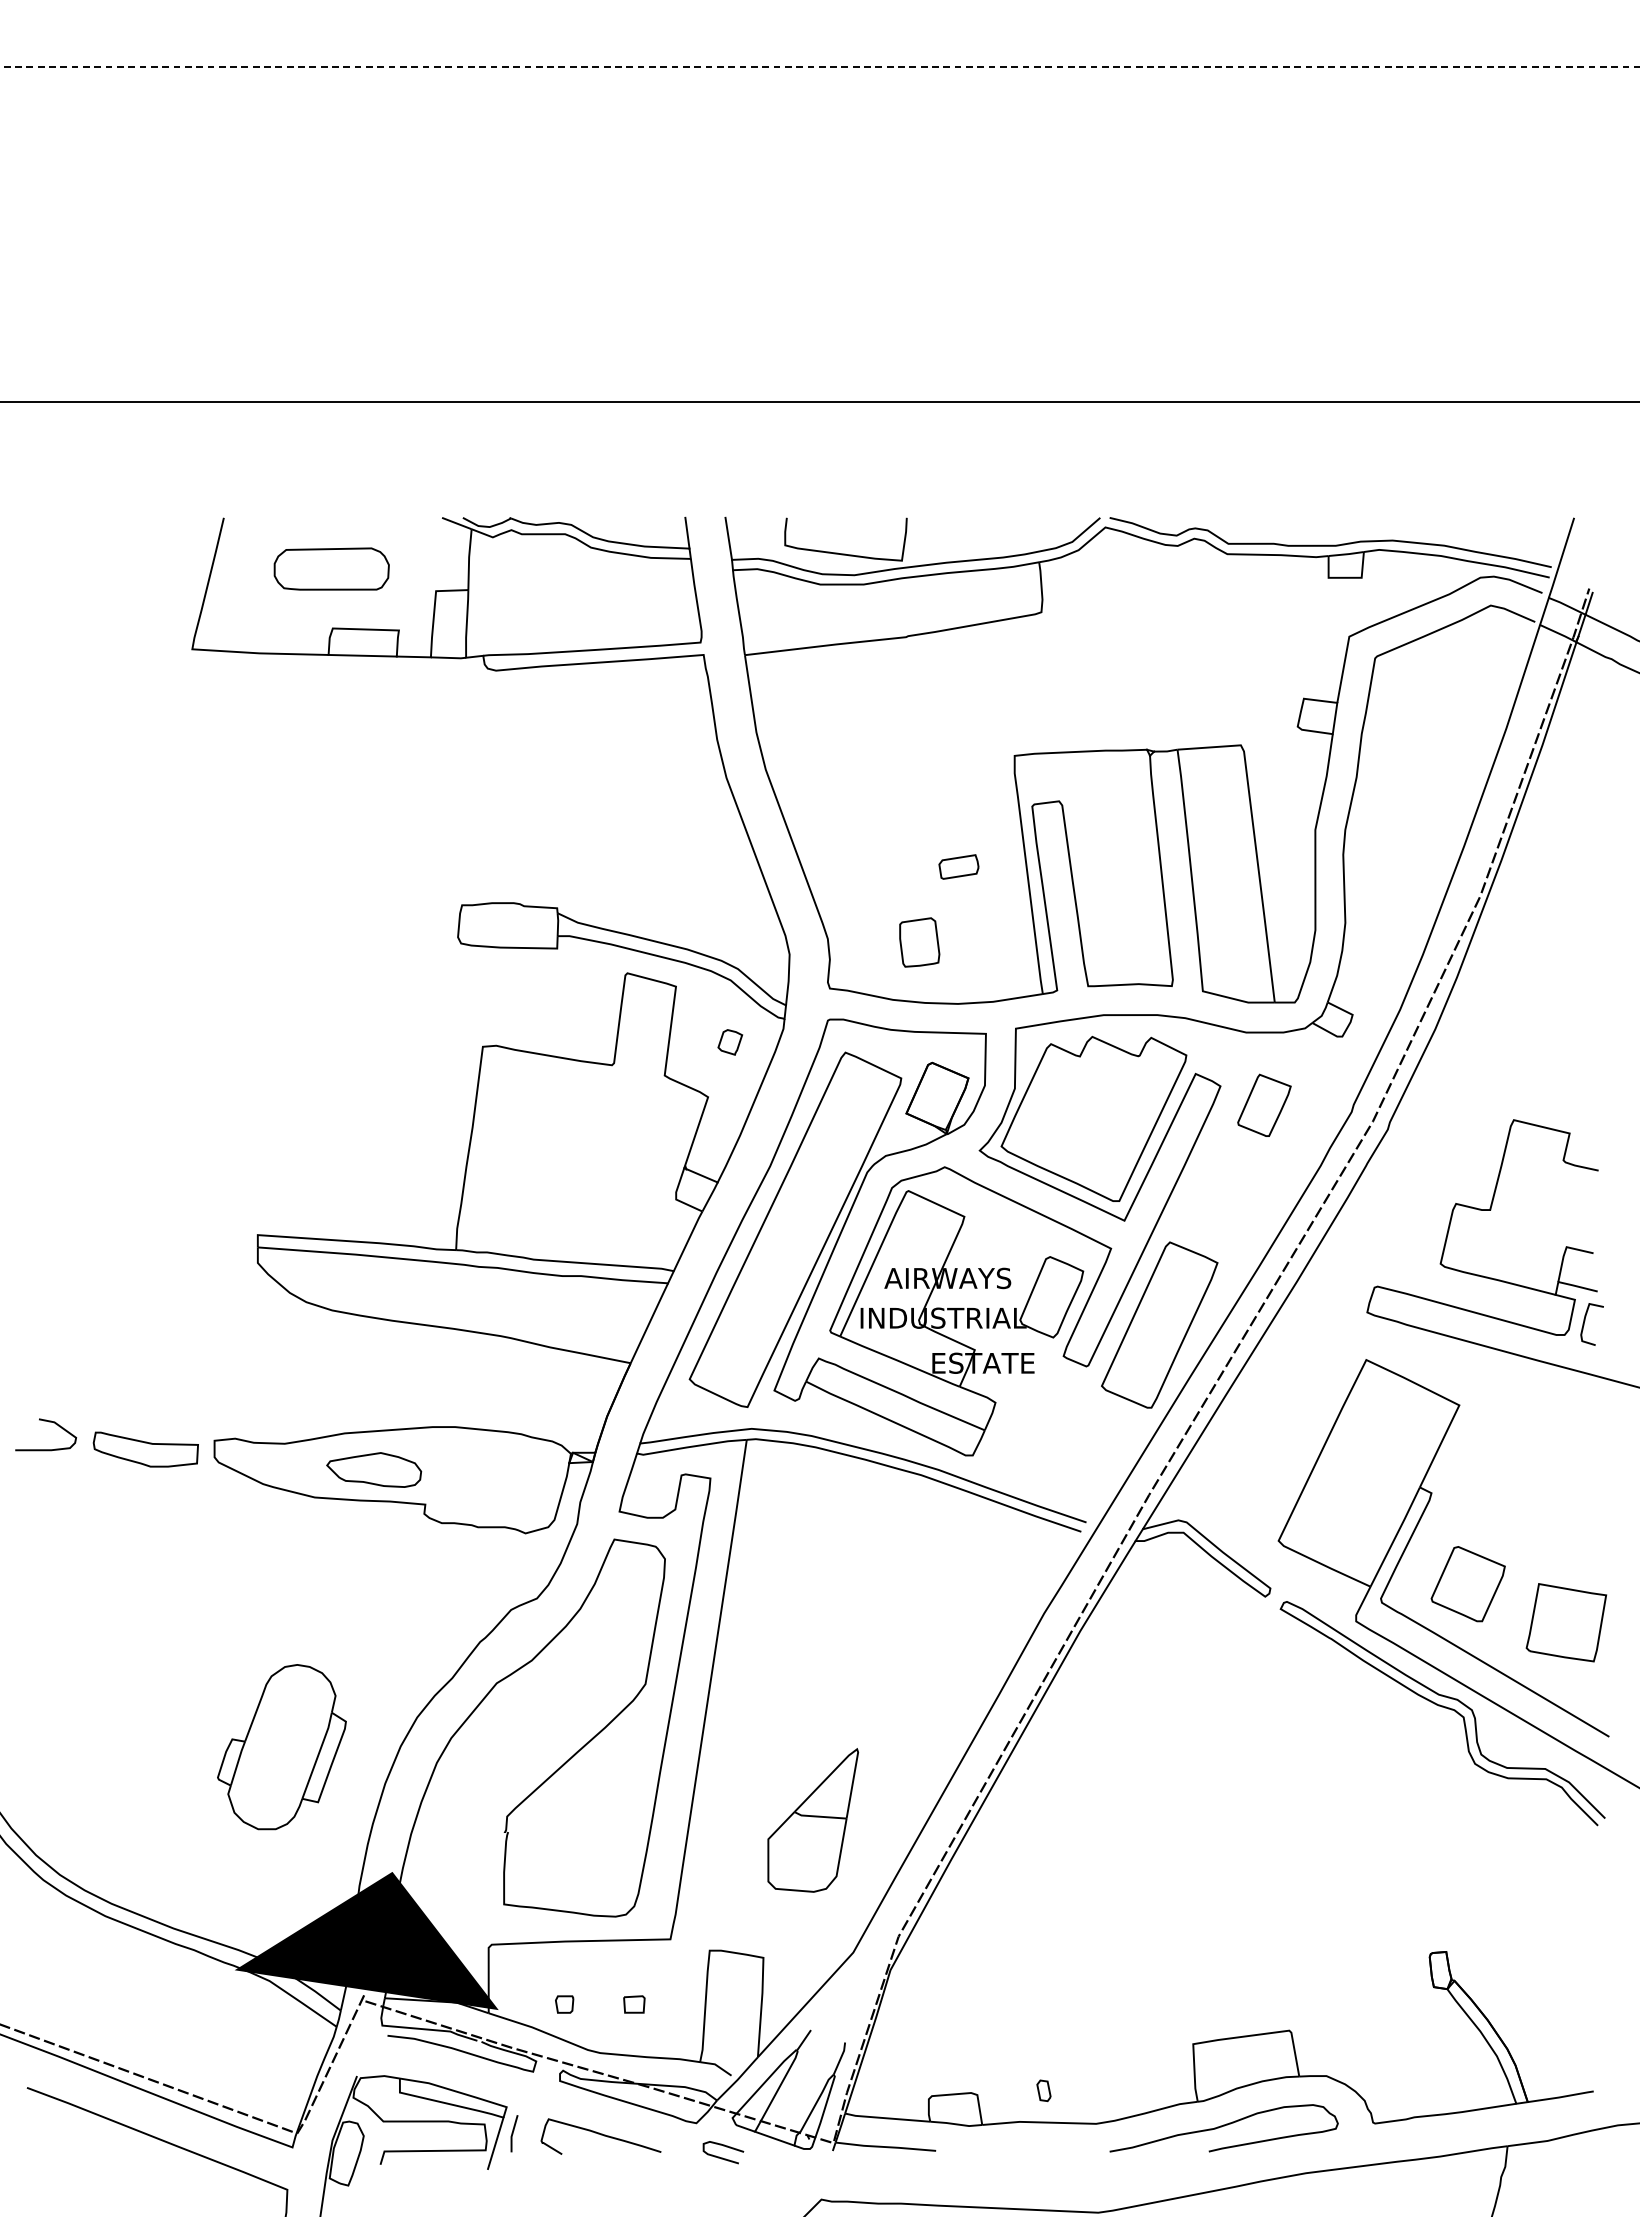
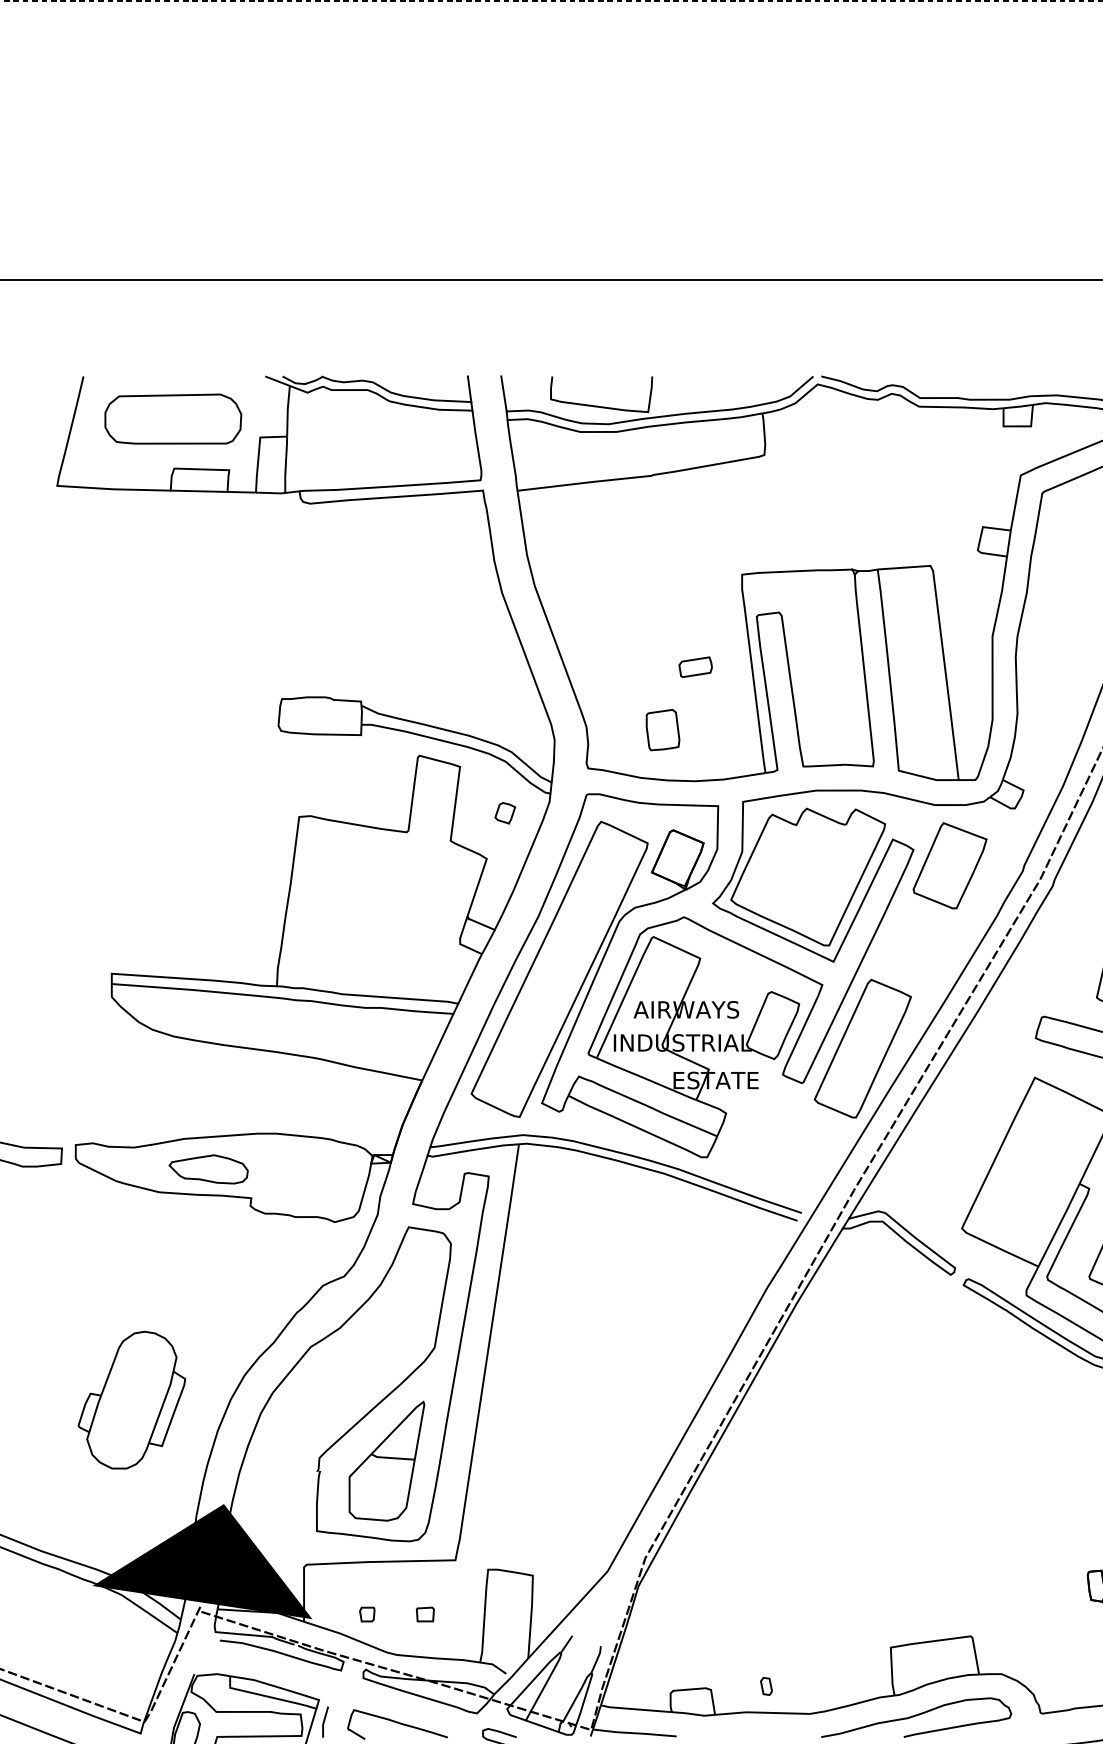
part: (331, 568) -> (173, 418), size x1.43
part: (1264, 1105) -> (950, 865), size x1.67
part: (812, 1820) -> (386, 1461), moved

